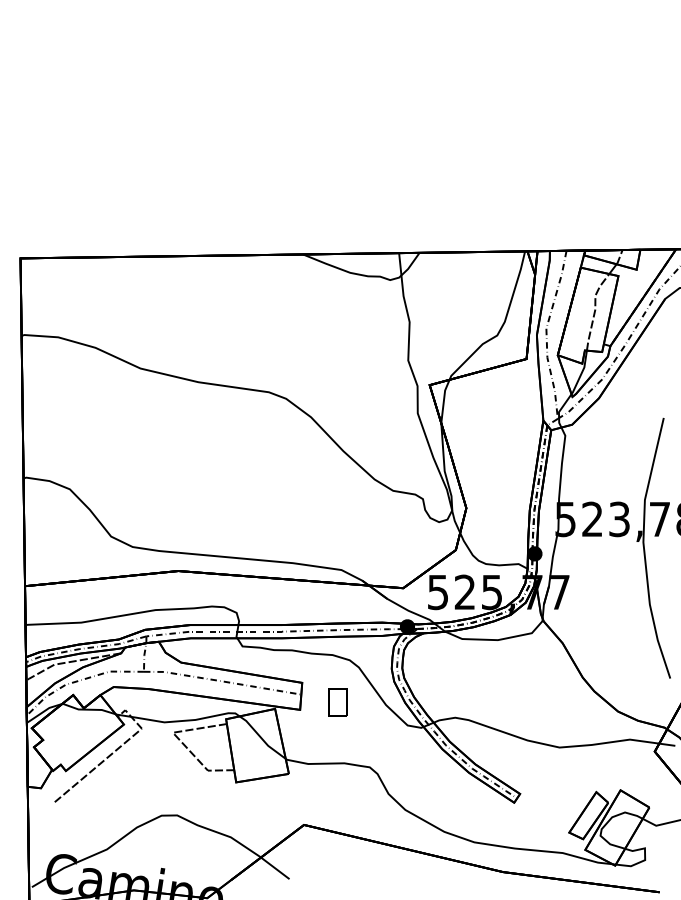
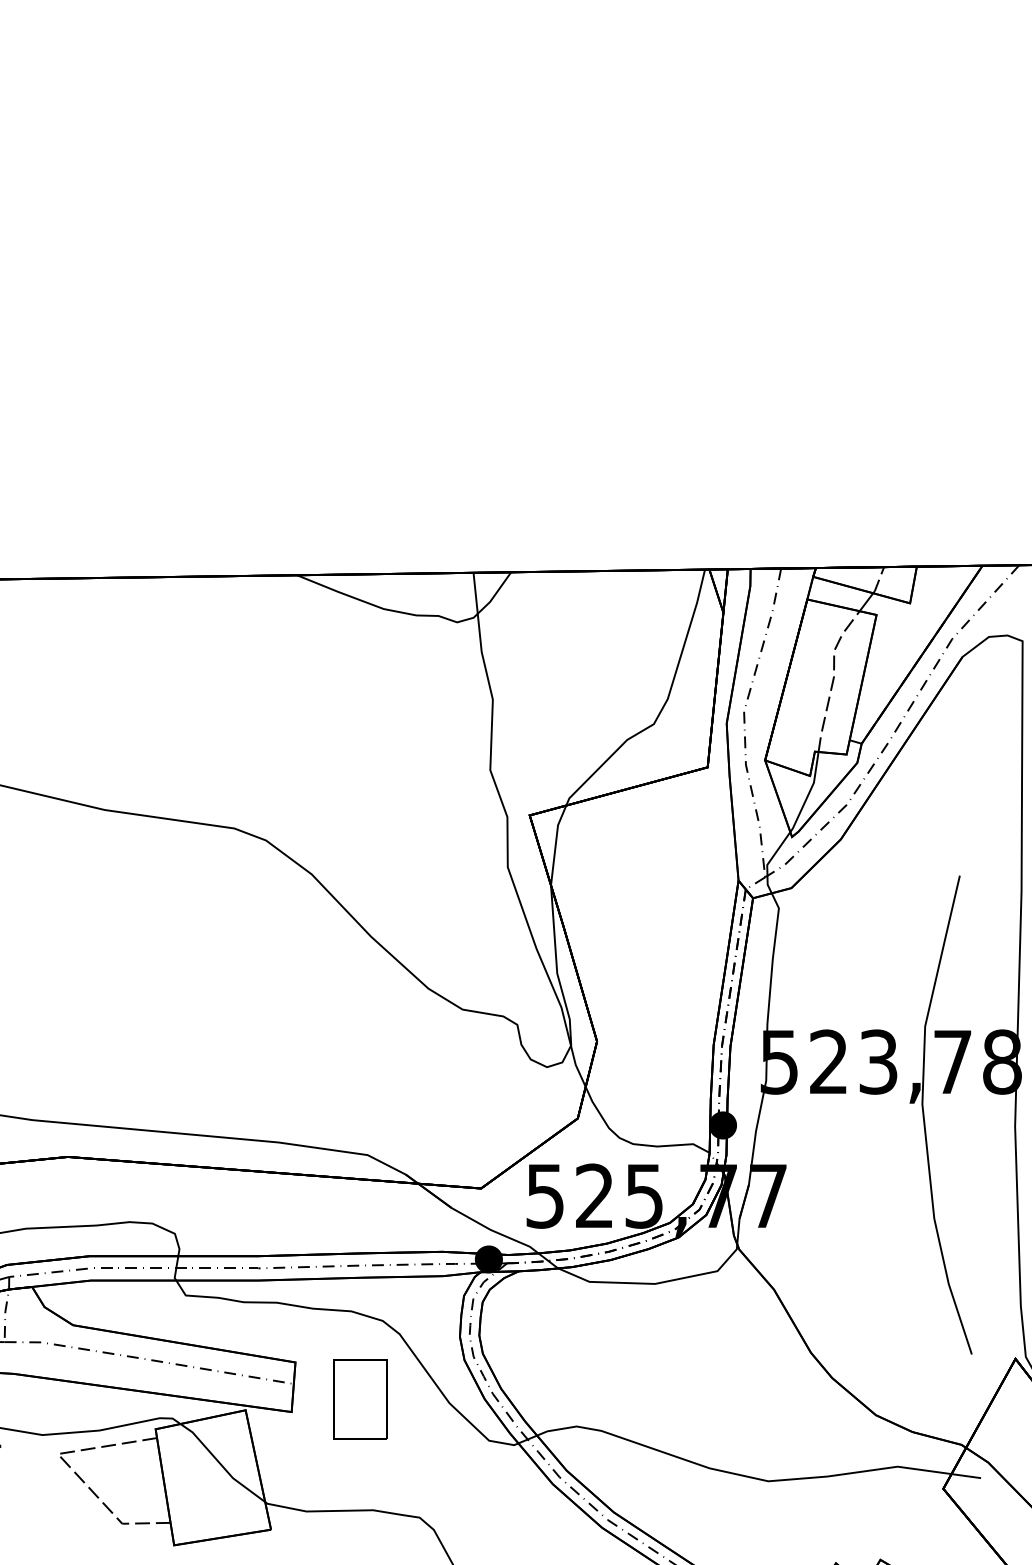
part: (337, 702) -> (360, 1398), size x1.6

